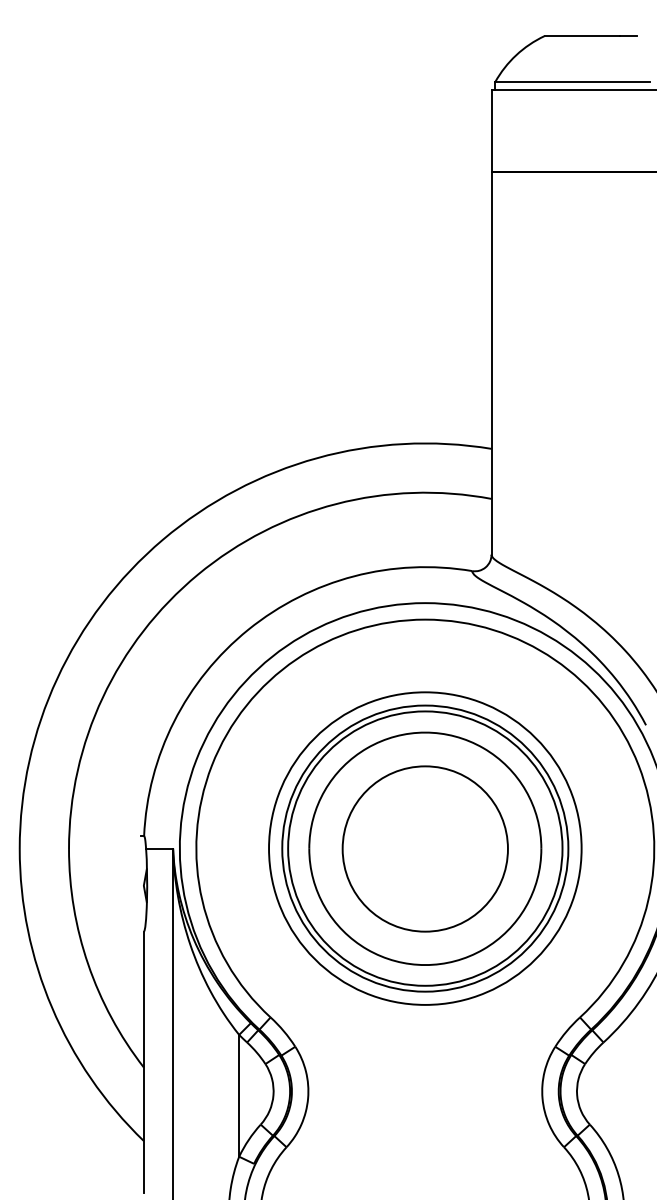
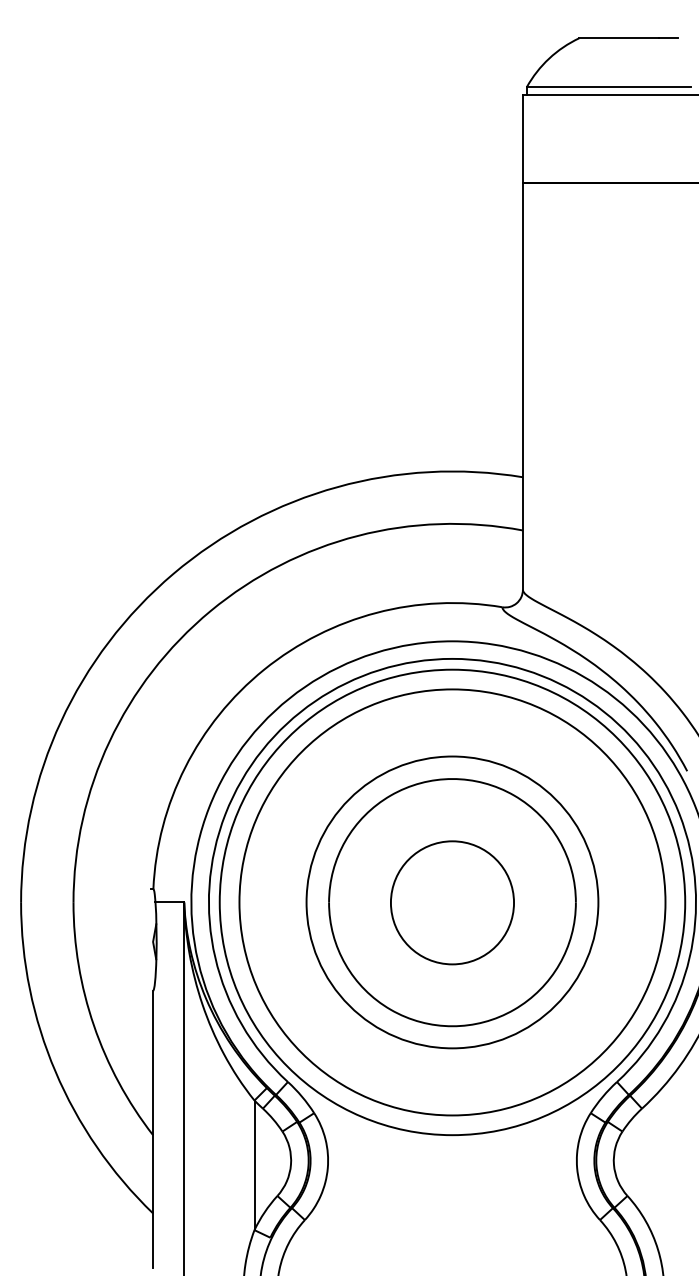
circle: (425, 848) -> (452, 902), size x0.7
circle: (425, 848) -> (452, 902), size x1.4
circle: (425, 848) -> (452, 902), size x1.4

